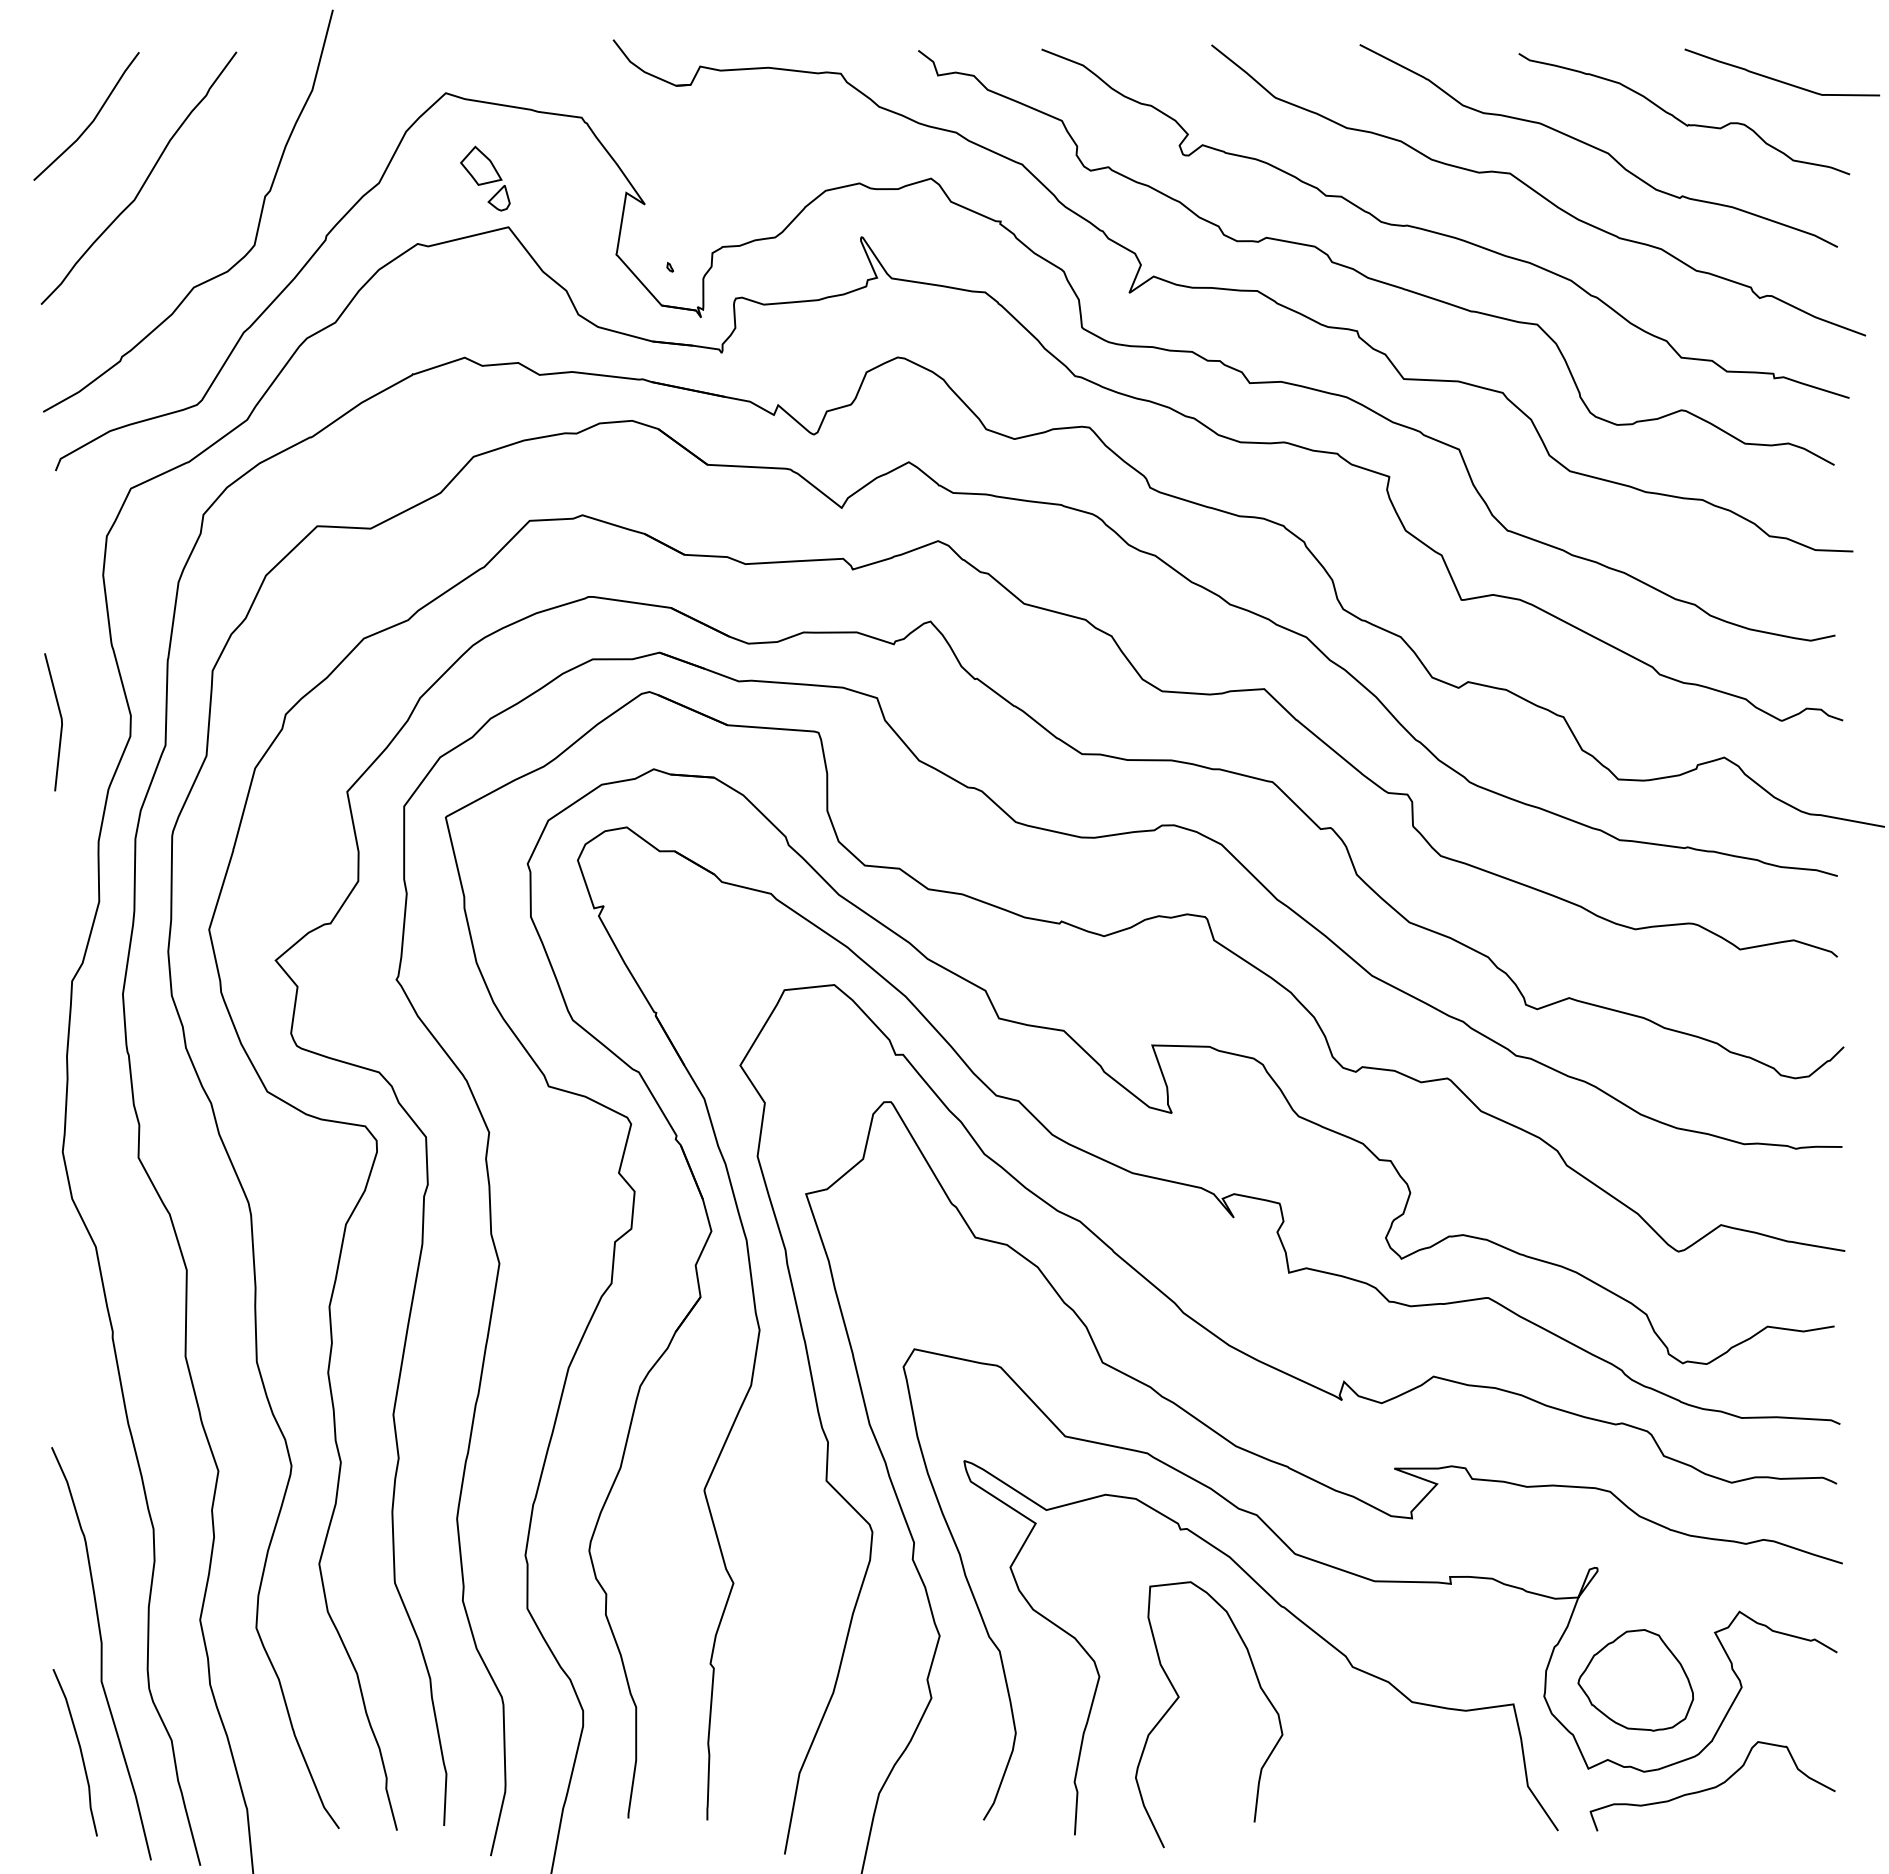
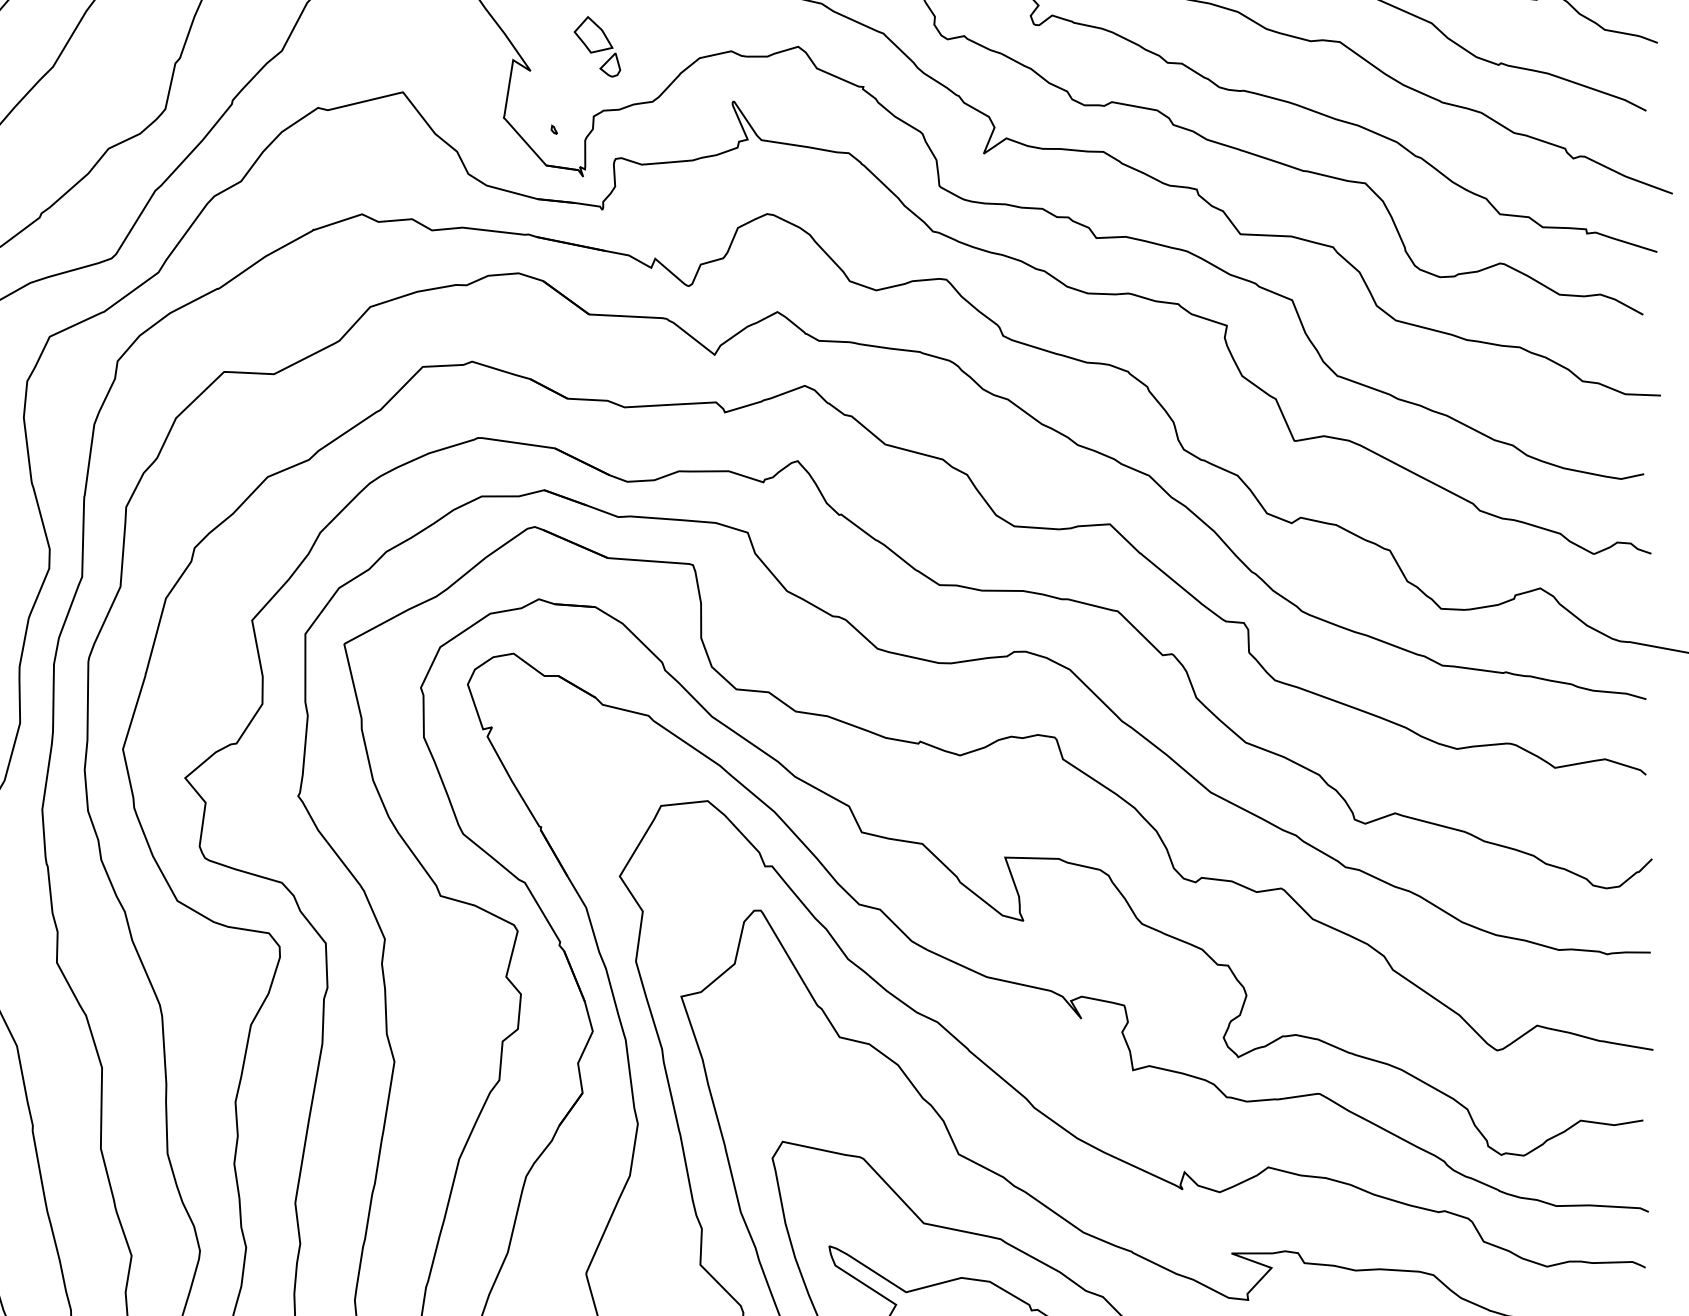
part: (485, 178) -> (597, 46), moved

